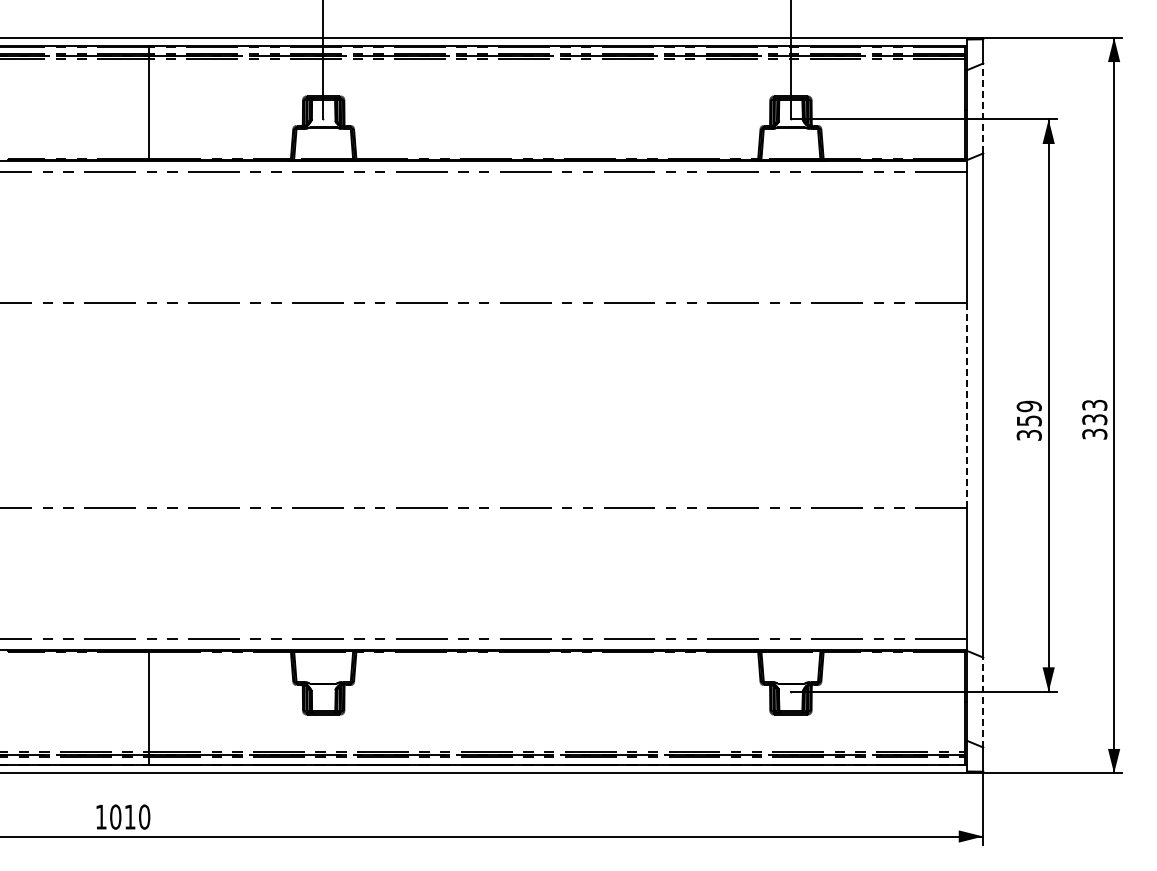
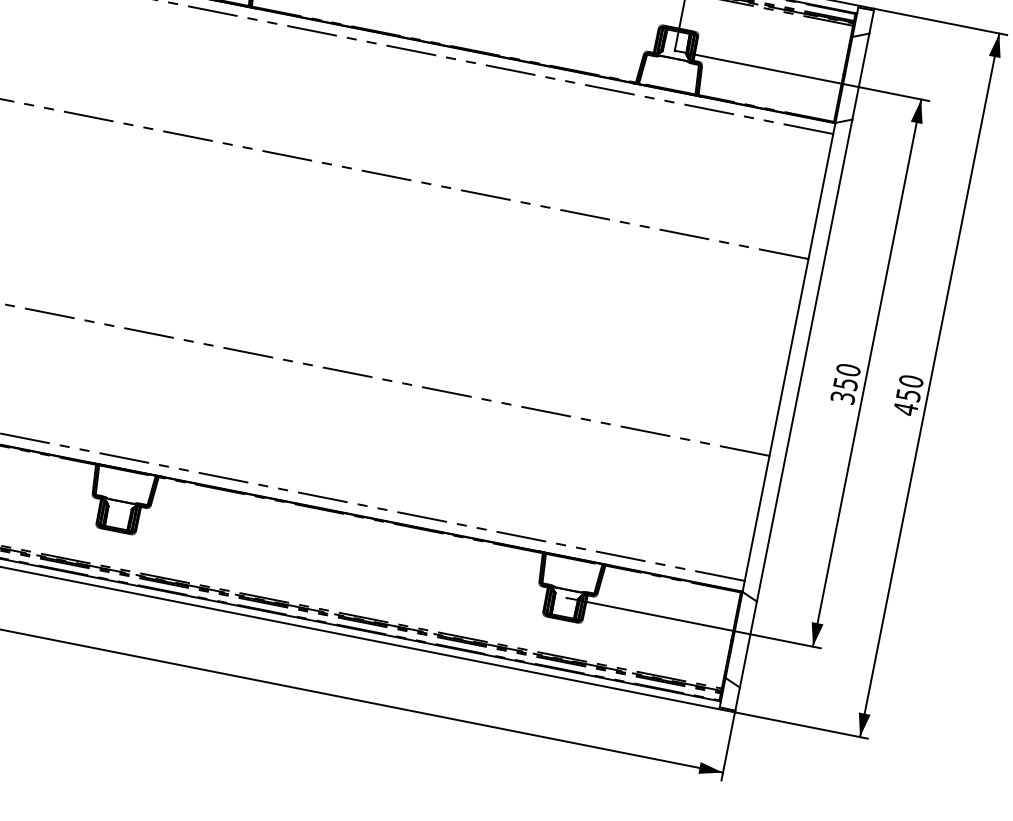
line: (983, 108) -> (861, 76), dashed -> solid
line: (966, 405) -> (788, 357), dashed -> solid
text: (1029, 406) -> (848, 370), 359 -> 350
text: (1094, 419) -> (908, 394), 333 -> 450
line: (983, 702) -> (748, 644), dashed -> solid

